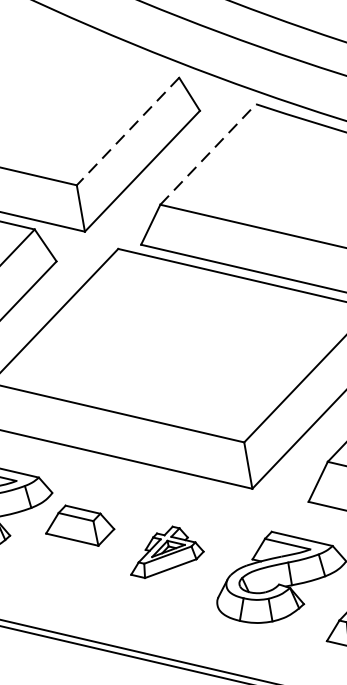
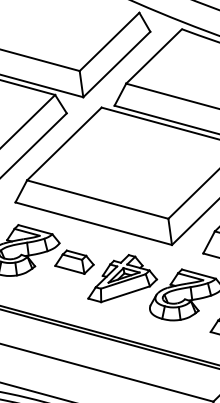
line: (127, 130) -> (109, 41), dashed -> solid
line: (208, 154) -> (154, 56), dashed -> solid
part: (166, 551) -> (122, 278), size x1.67

